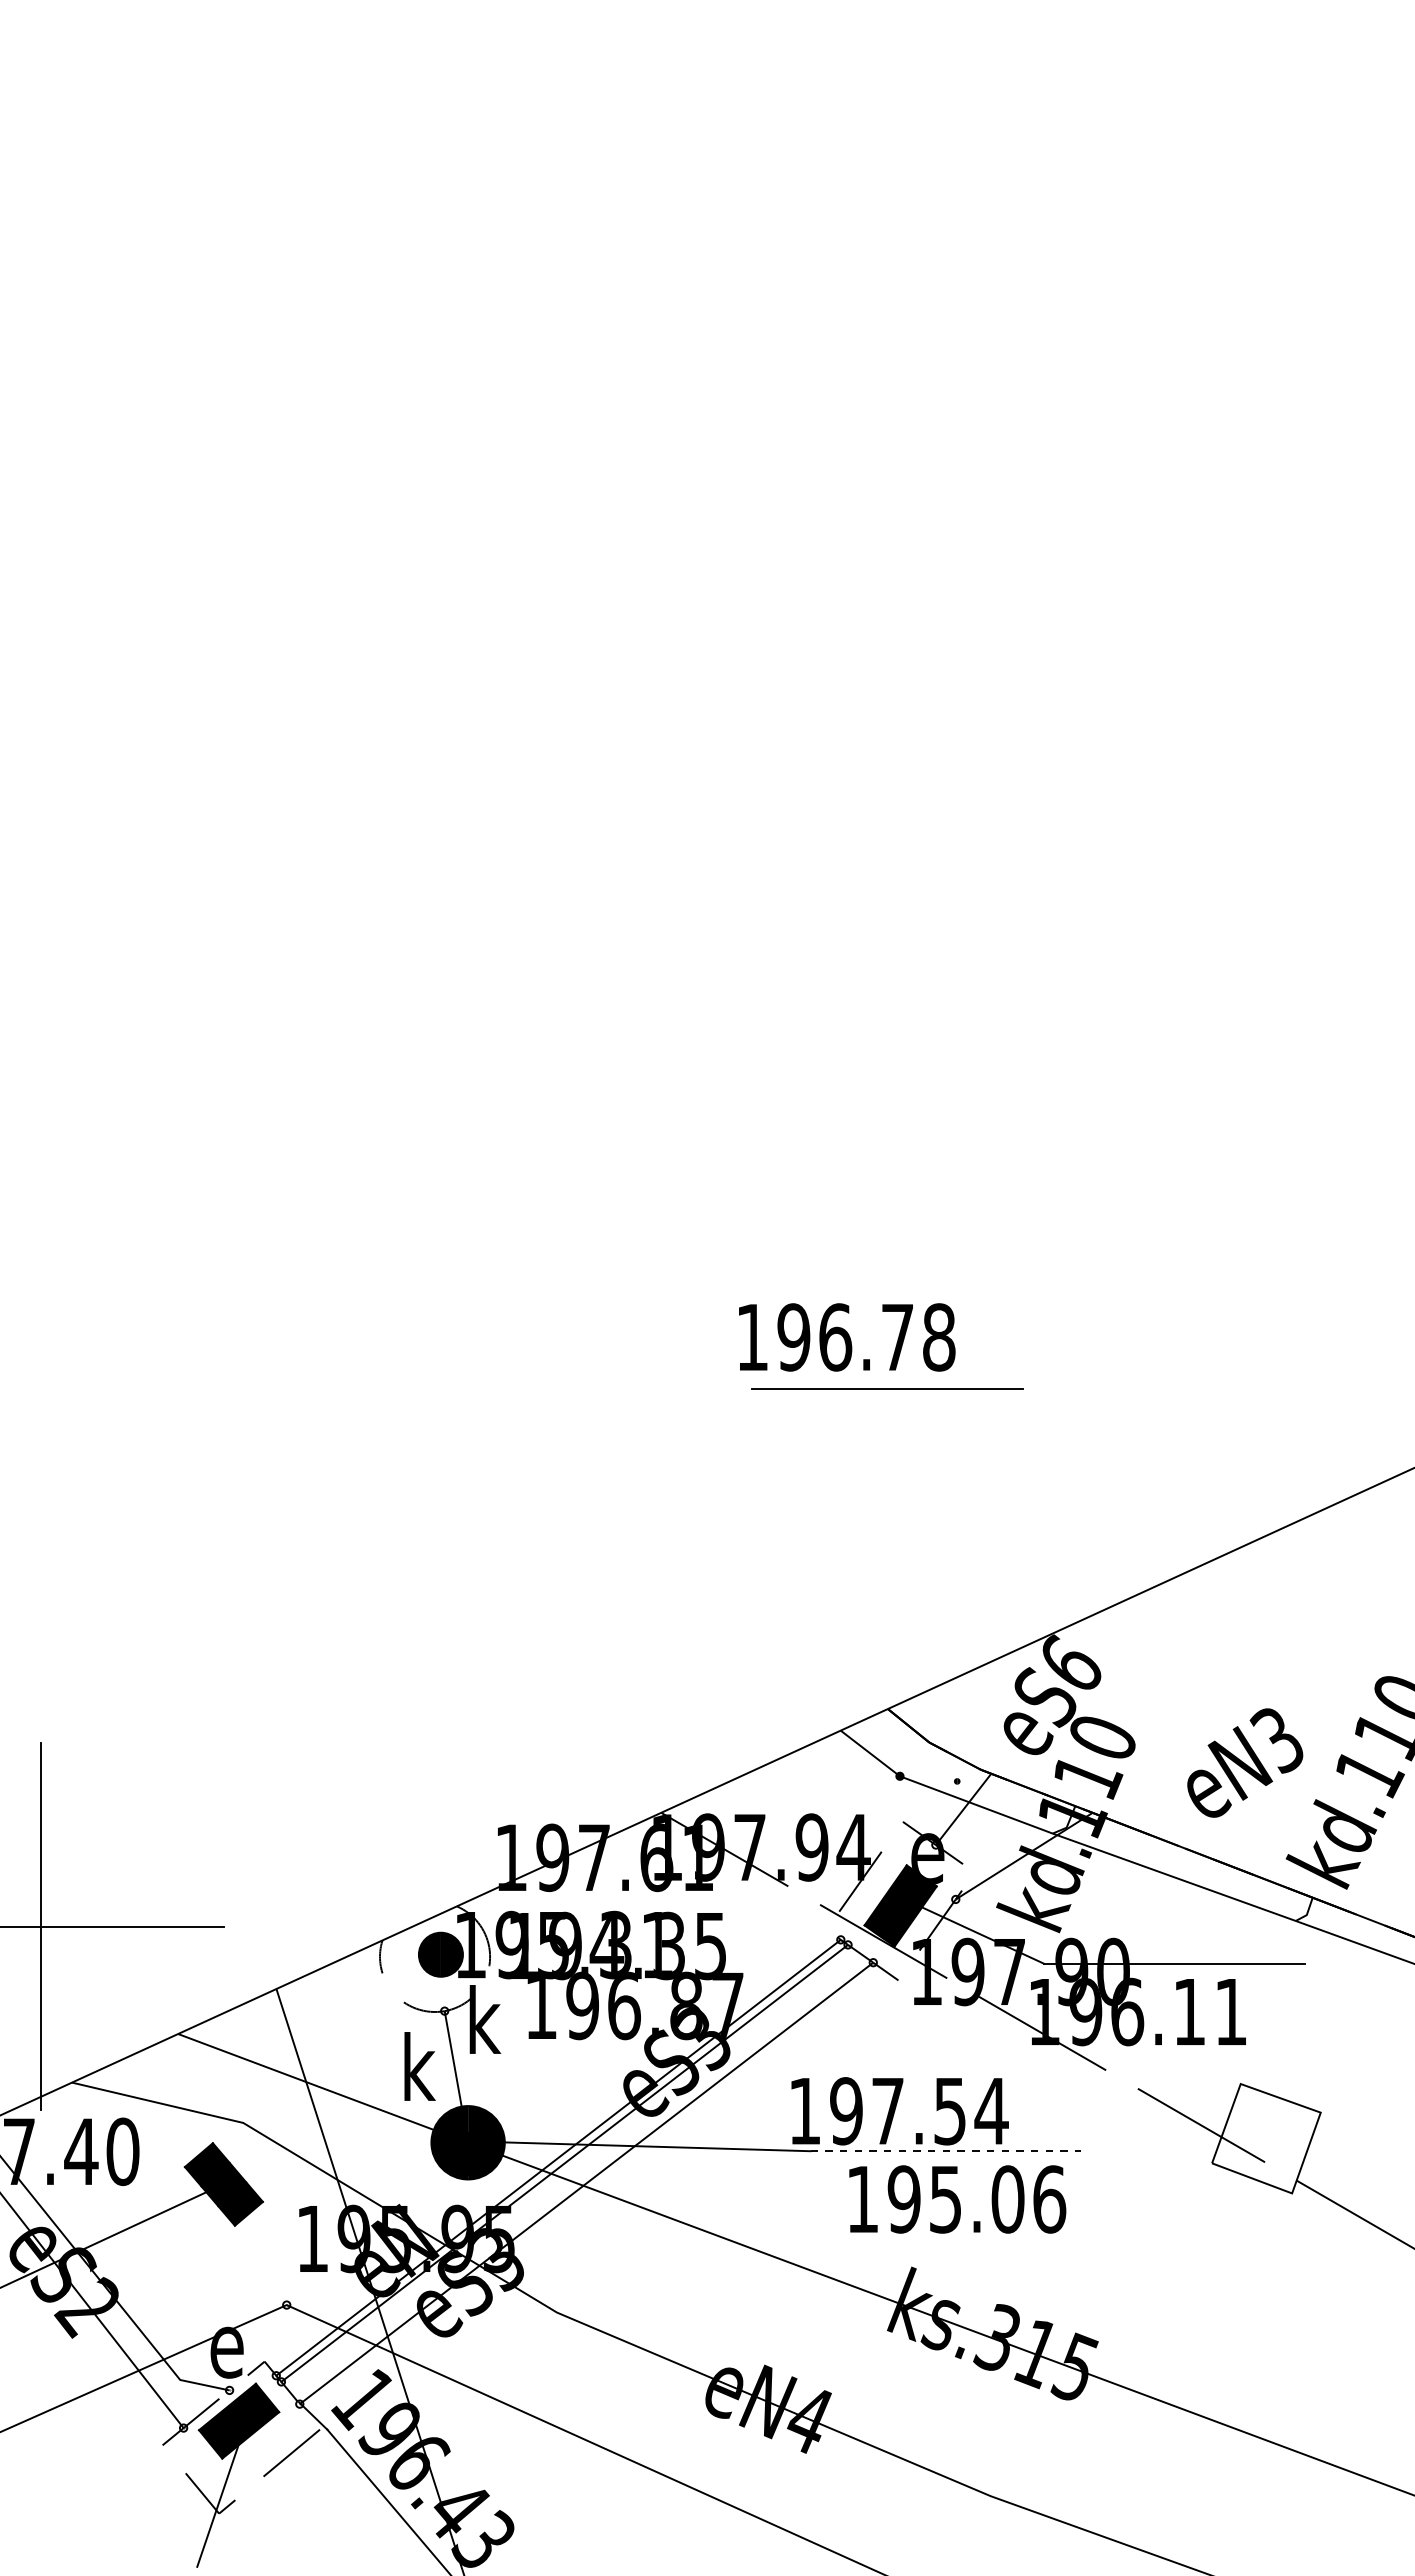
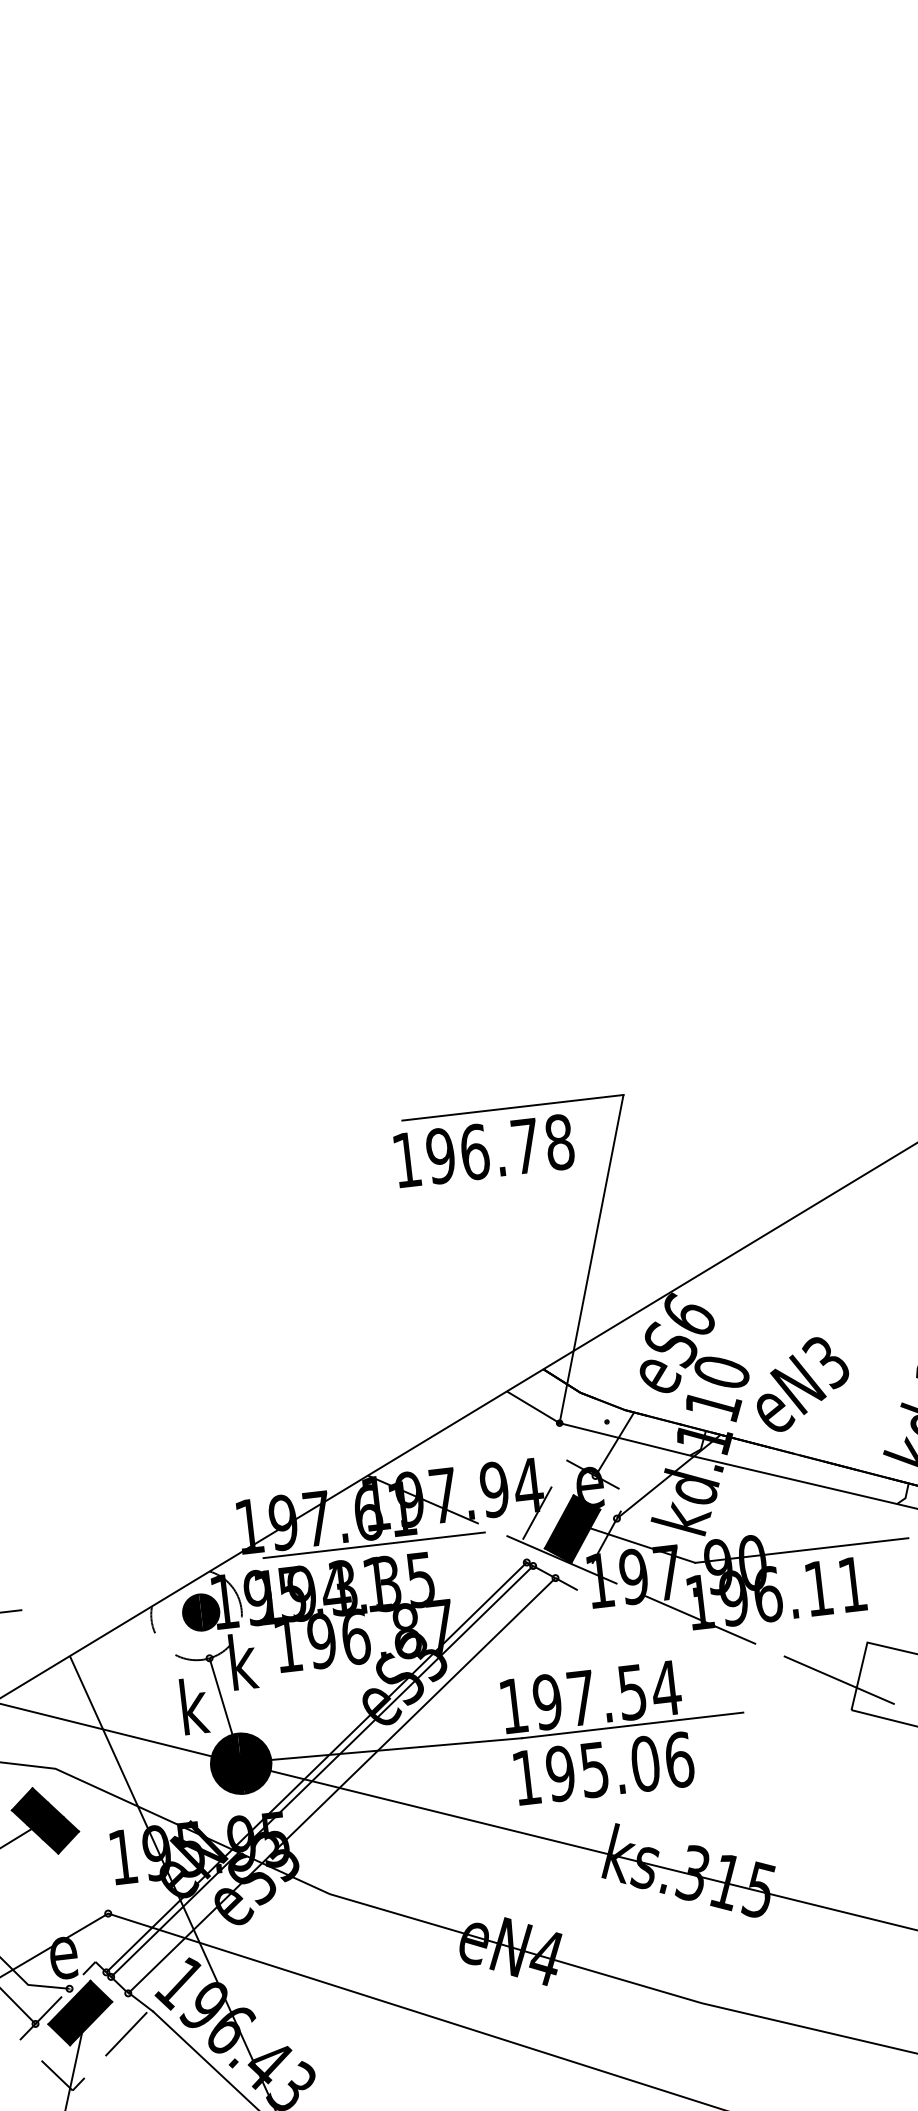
text: (847, 1337) -> (484, 1151), moved
line: (961, 1582) -> (591, 1258), added
text: (1245, 1762) -> (802, 1383), moved
line: (658, 1897) -> (373, 1545), added
line: (946, 2151) -> (633, 1725), dashed -> solid
text: (957, 2199) -> (604, 1768), moved

